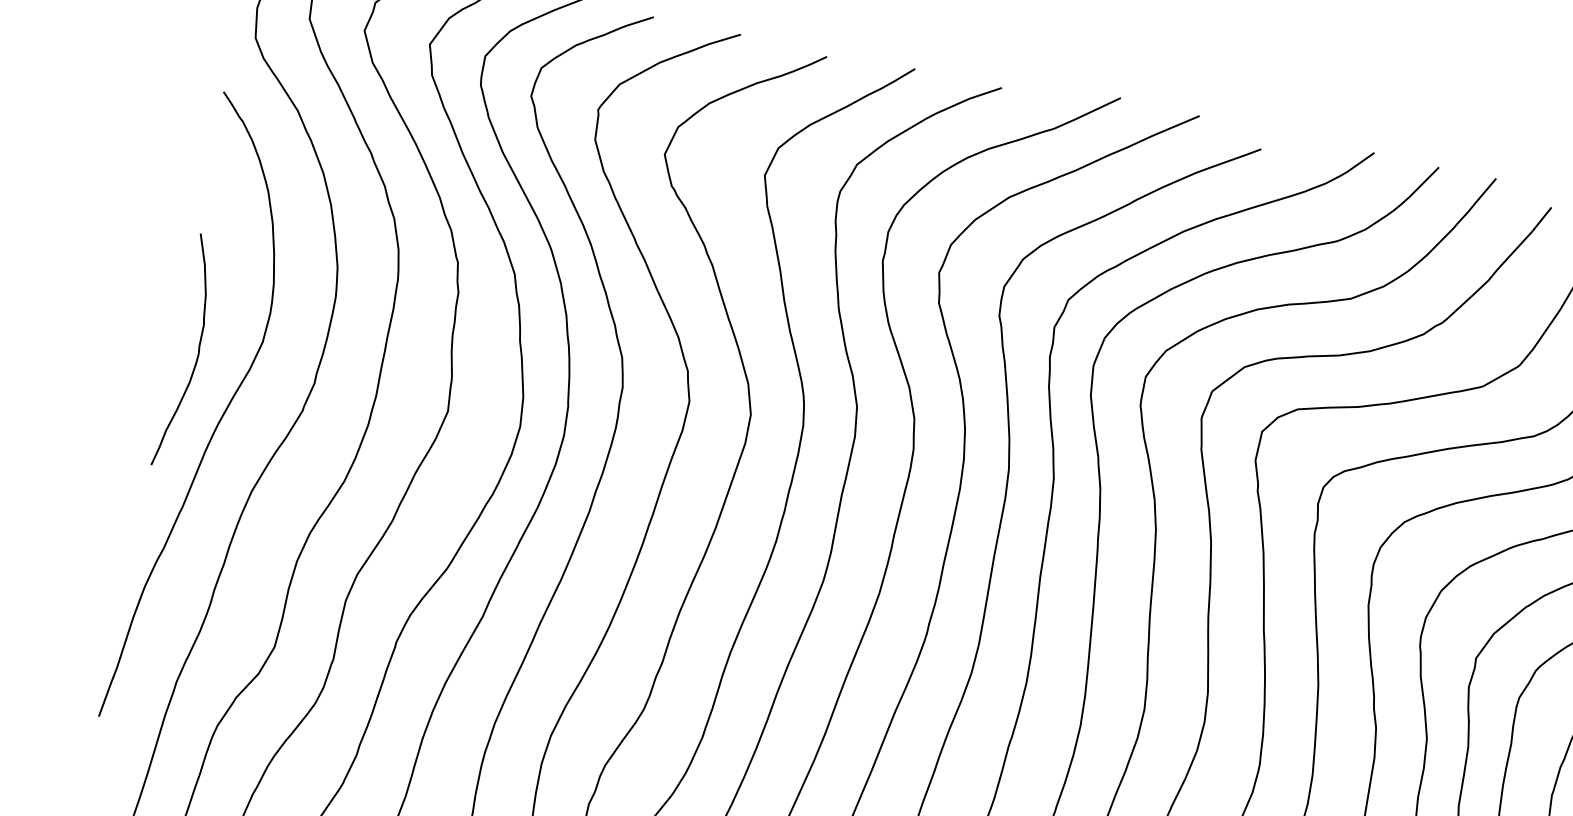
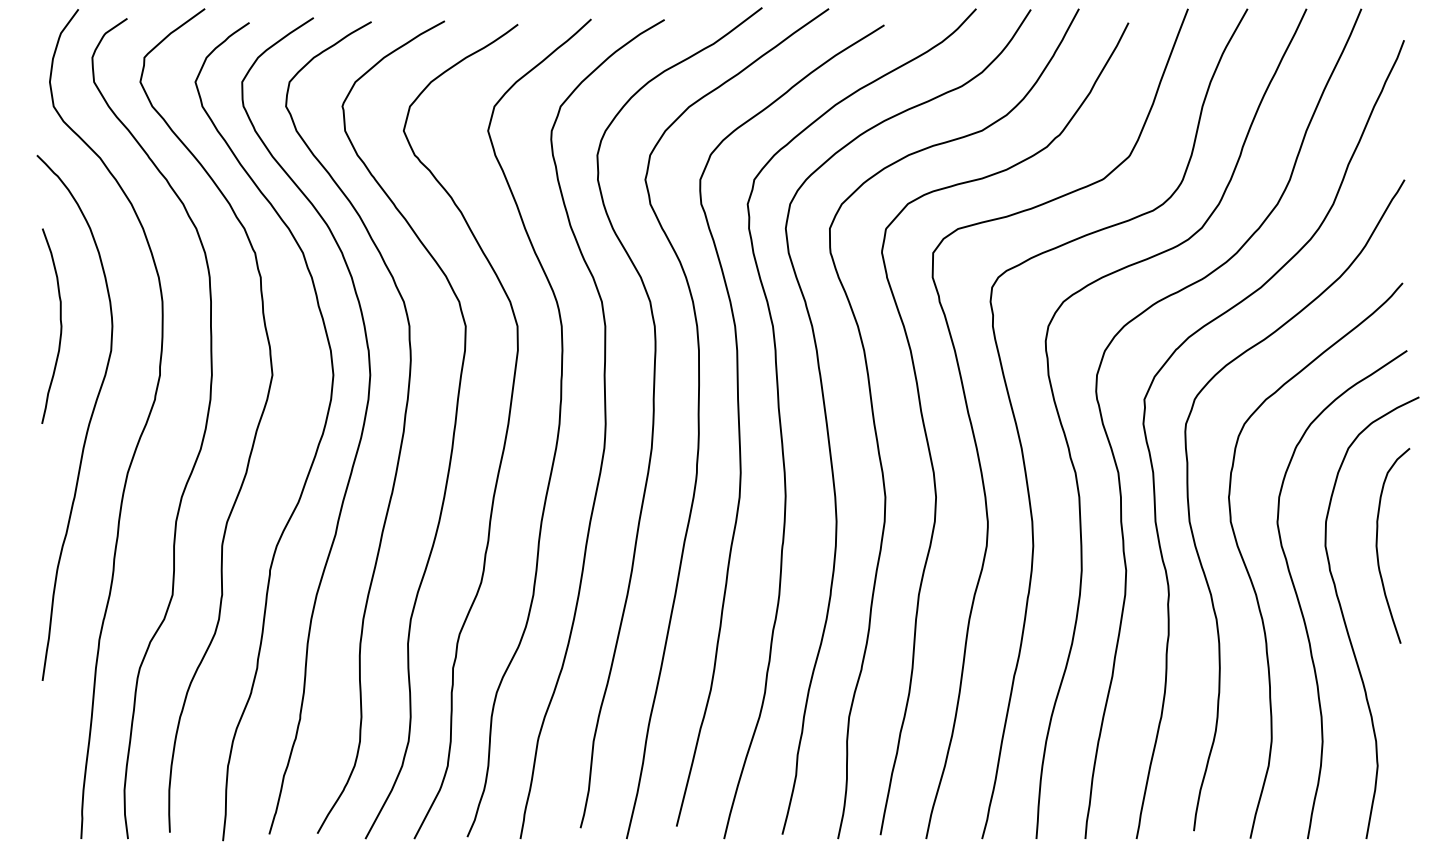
curve: (197, 352) -> (60, 325), moved

